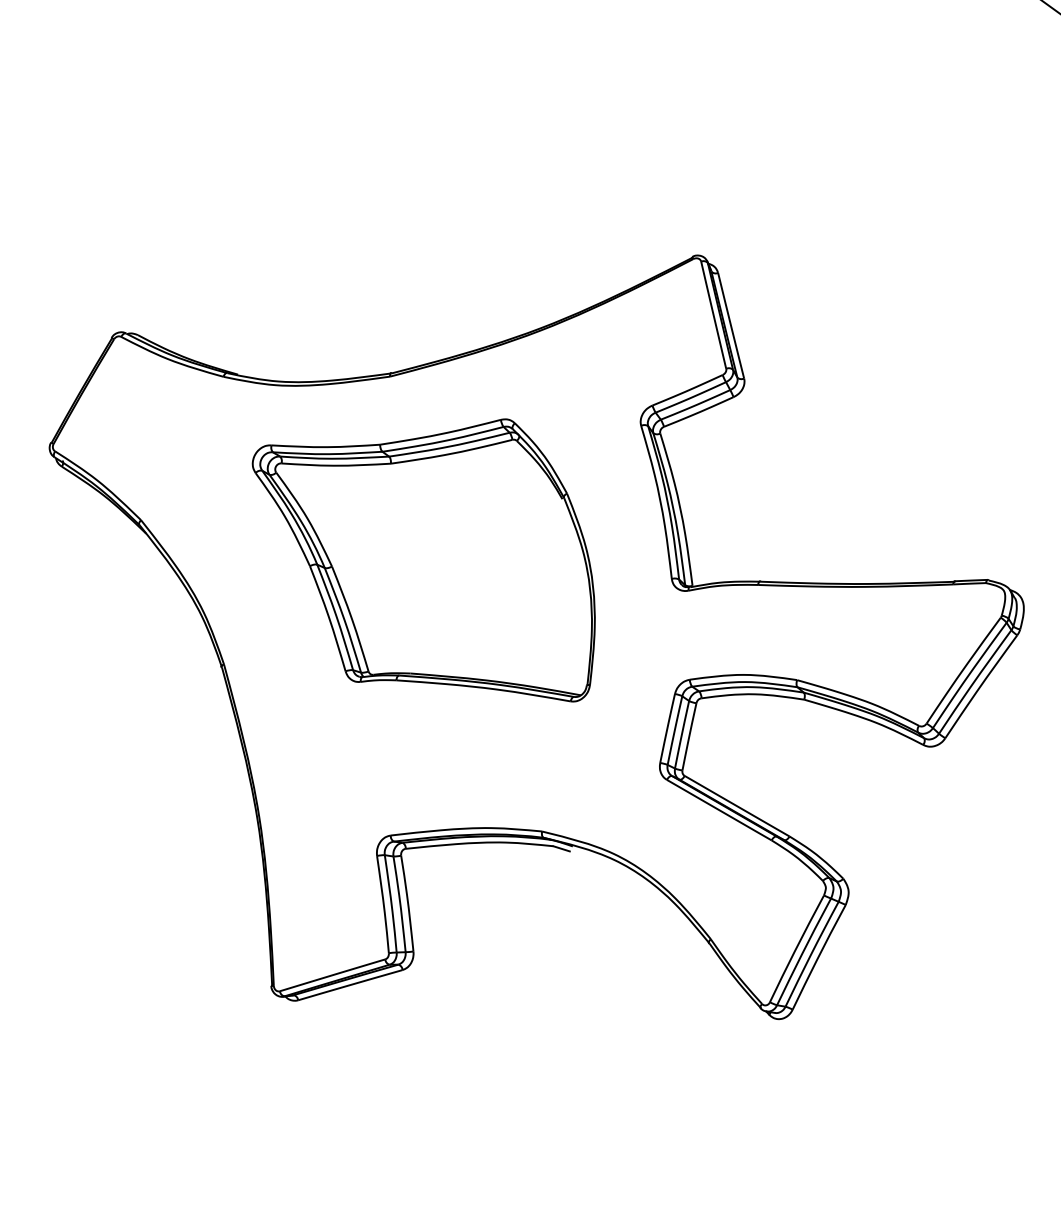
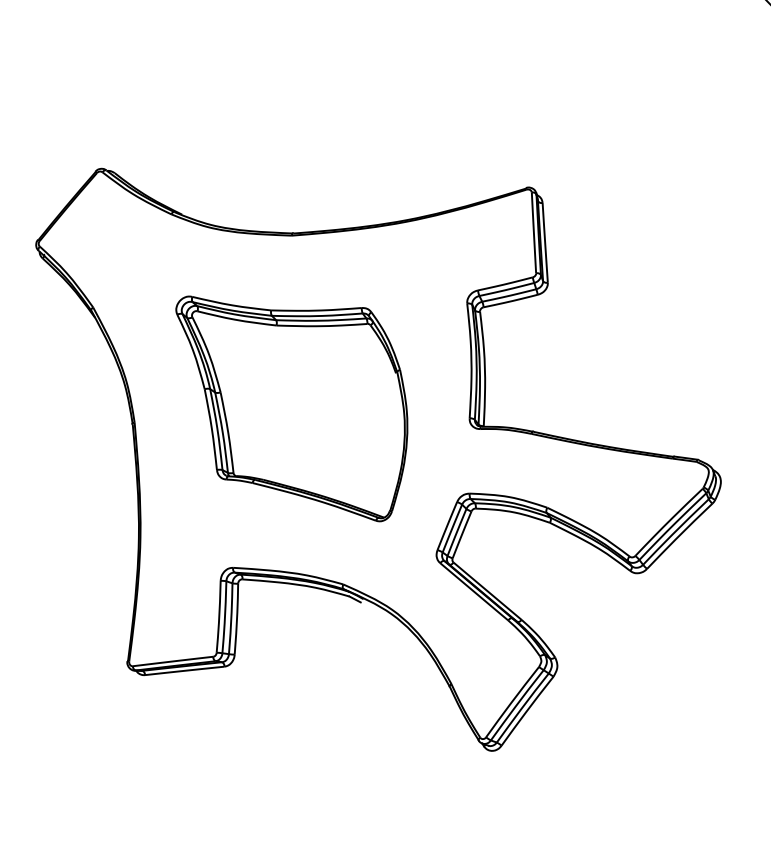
part: (423, 560) -> (287, 399), moved

